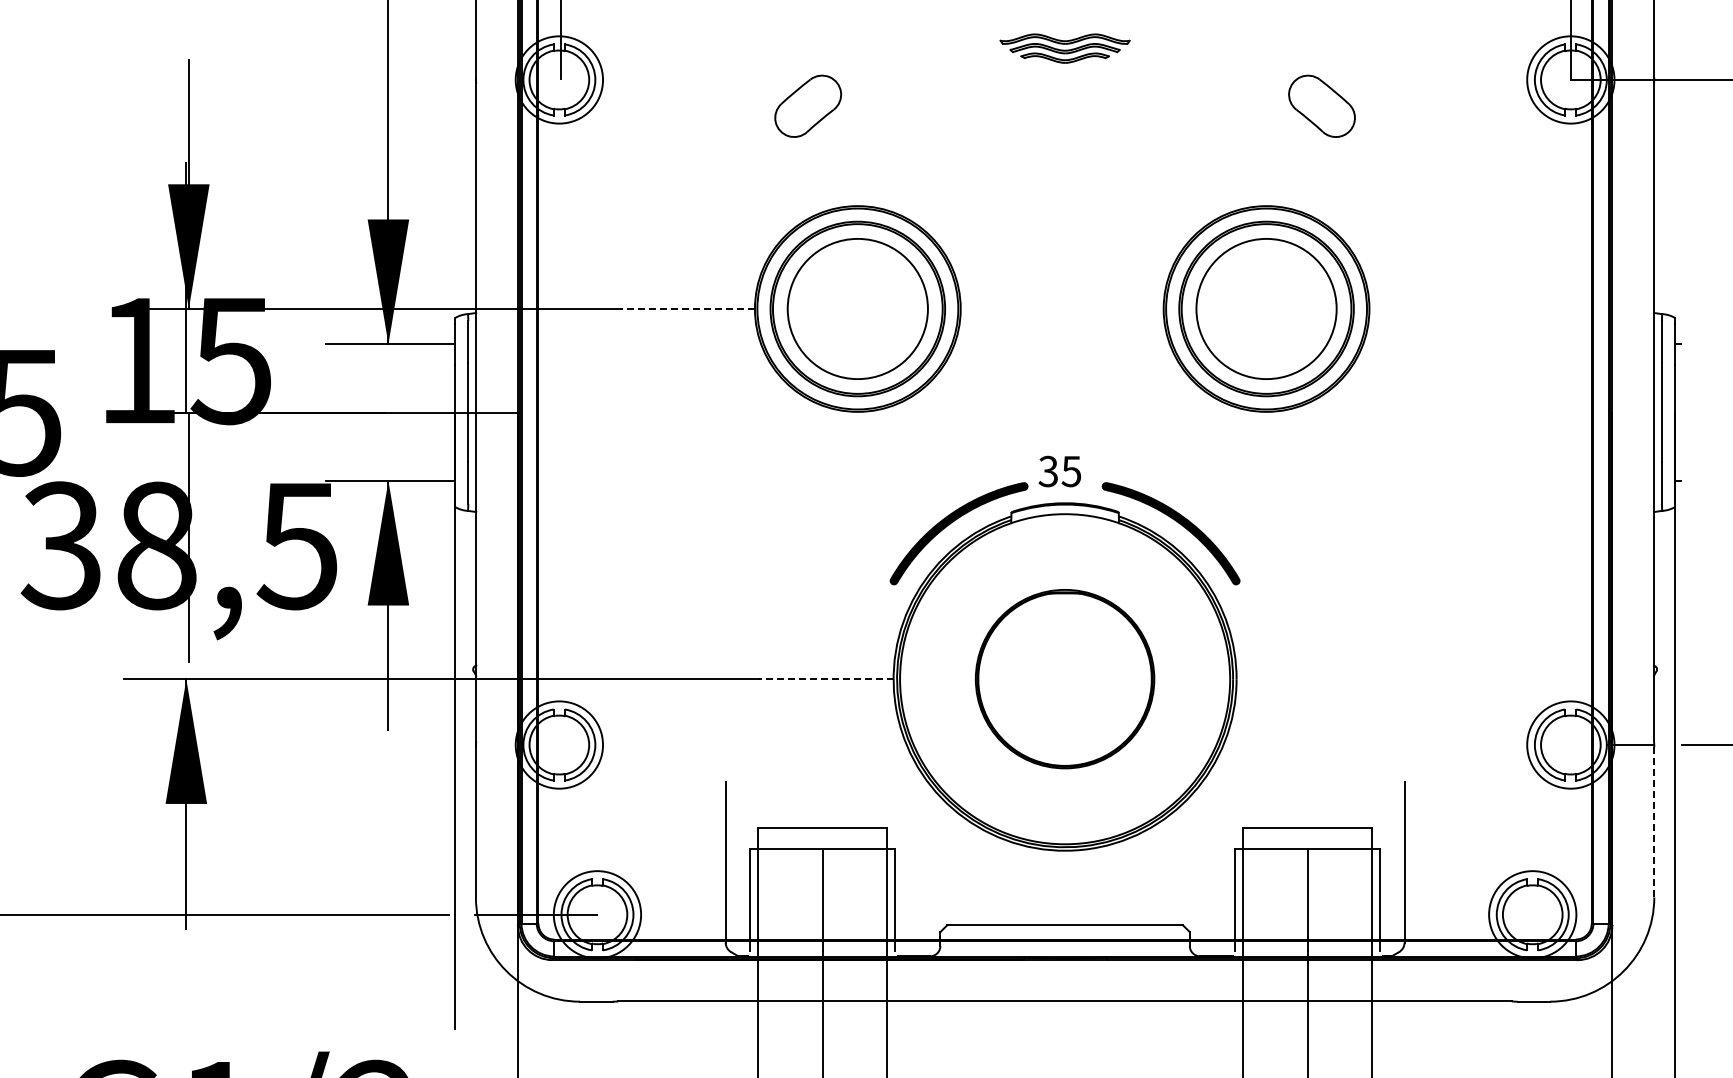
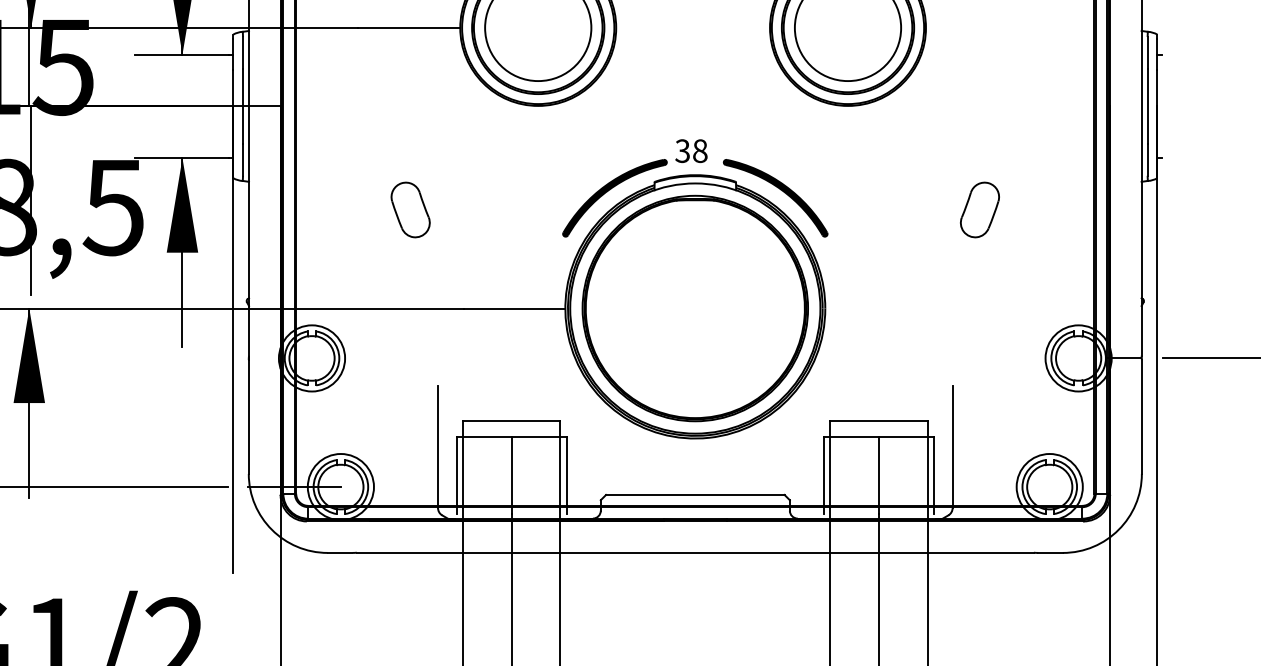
line: (687, 309) -> (409, 28), dashed -> solid
text: (1071, 471) -> (700, 151), 35 -> 38
part: (689, 549) -> (410, 210), added
part: (1440, 549) -> (979, 210), added
part: (1064, 678) -> (694, 307), size x1.67
line: (825, 679) -> (513, 308), dashed -> solid
line: (1654, 822) -> (1142, 417), dashed -> solid

